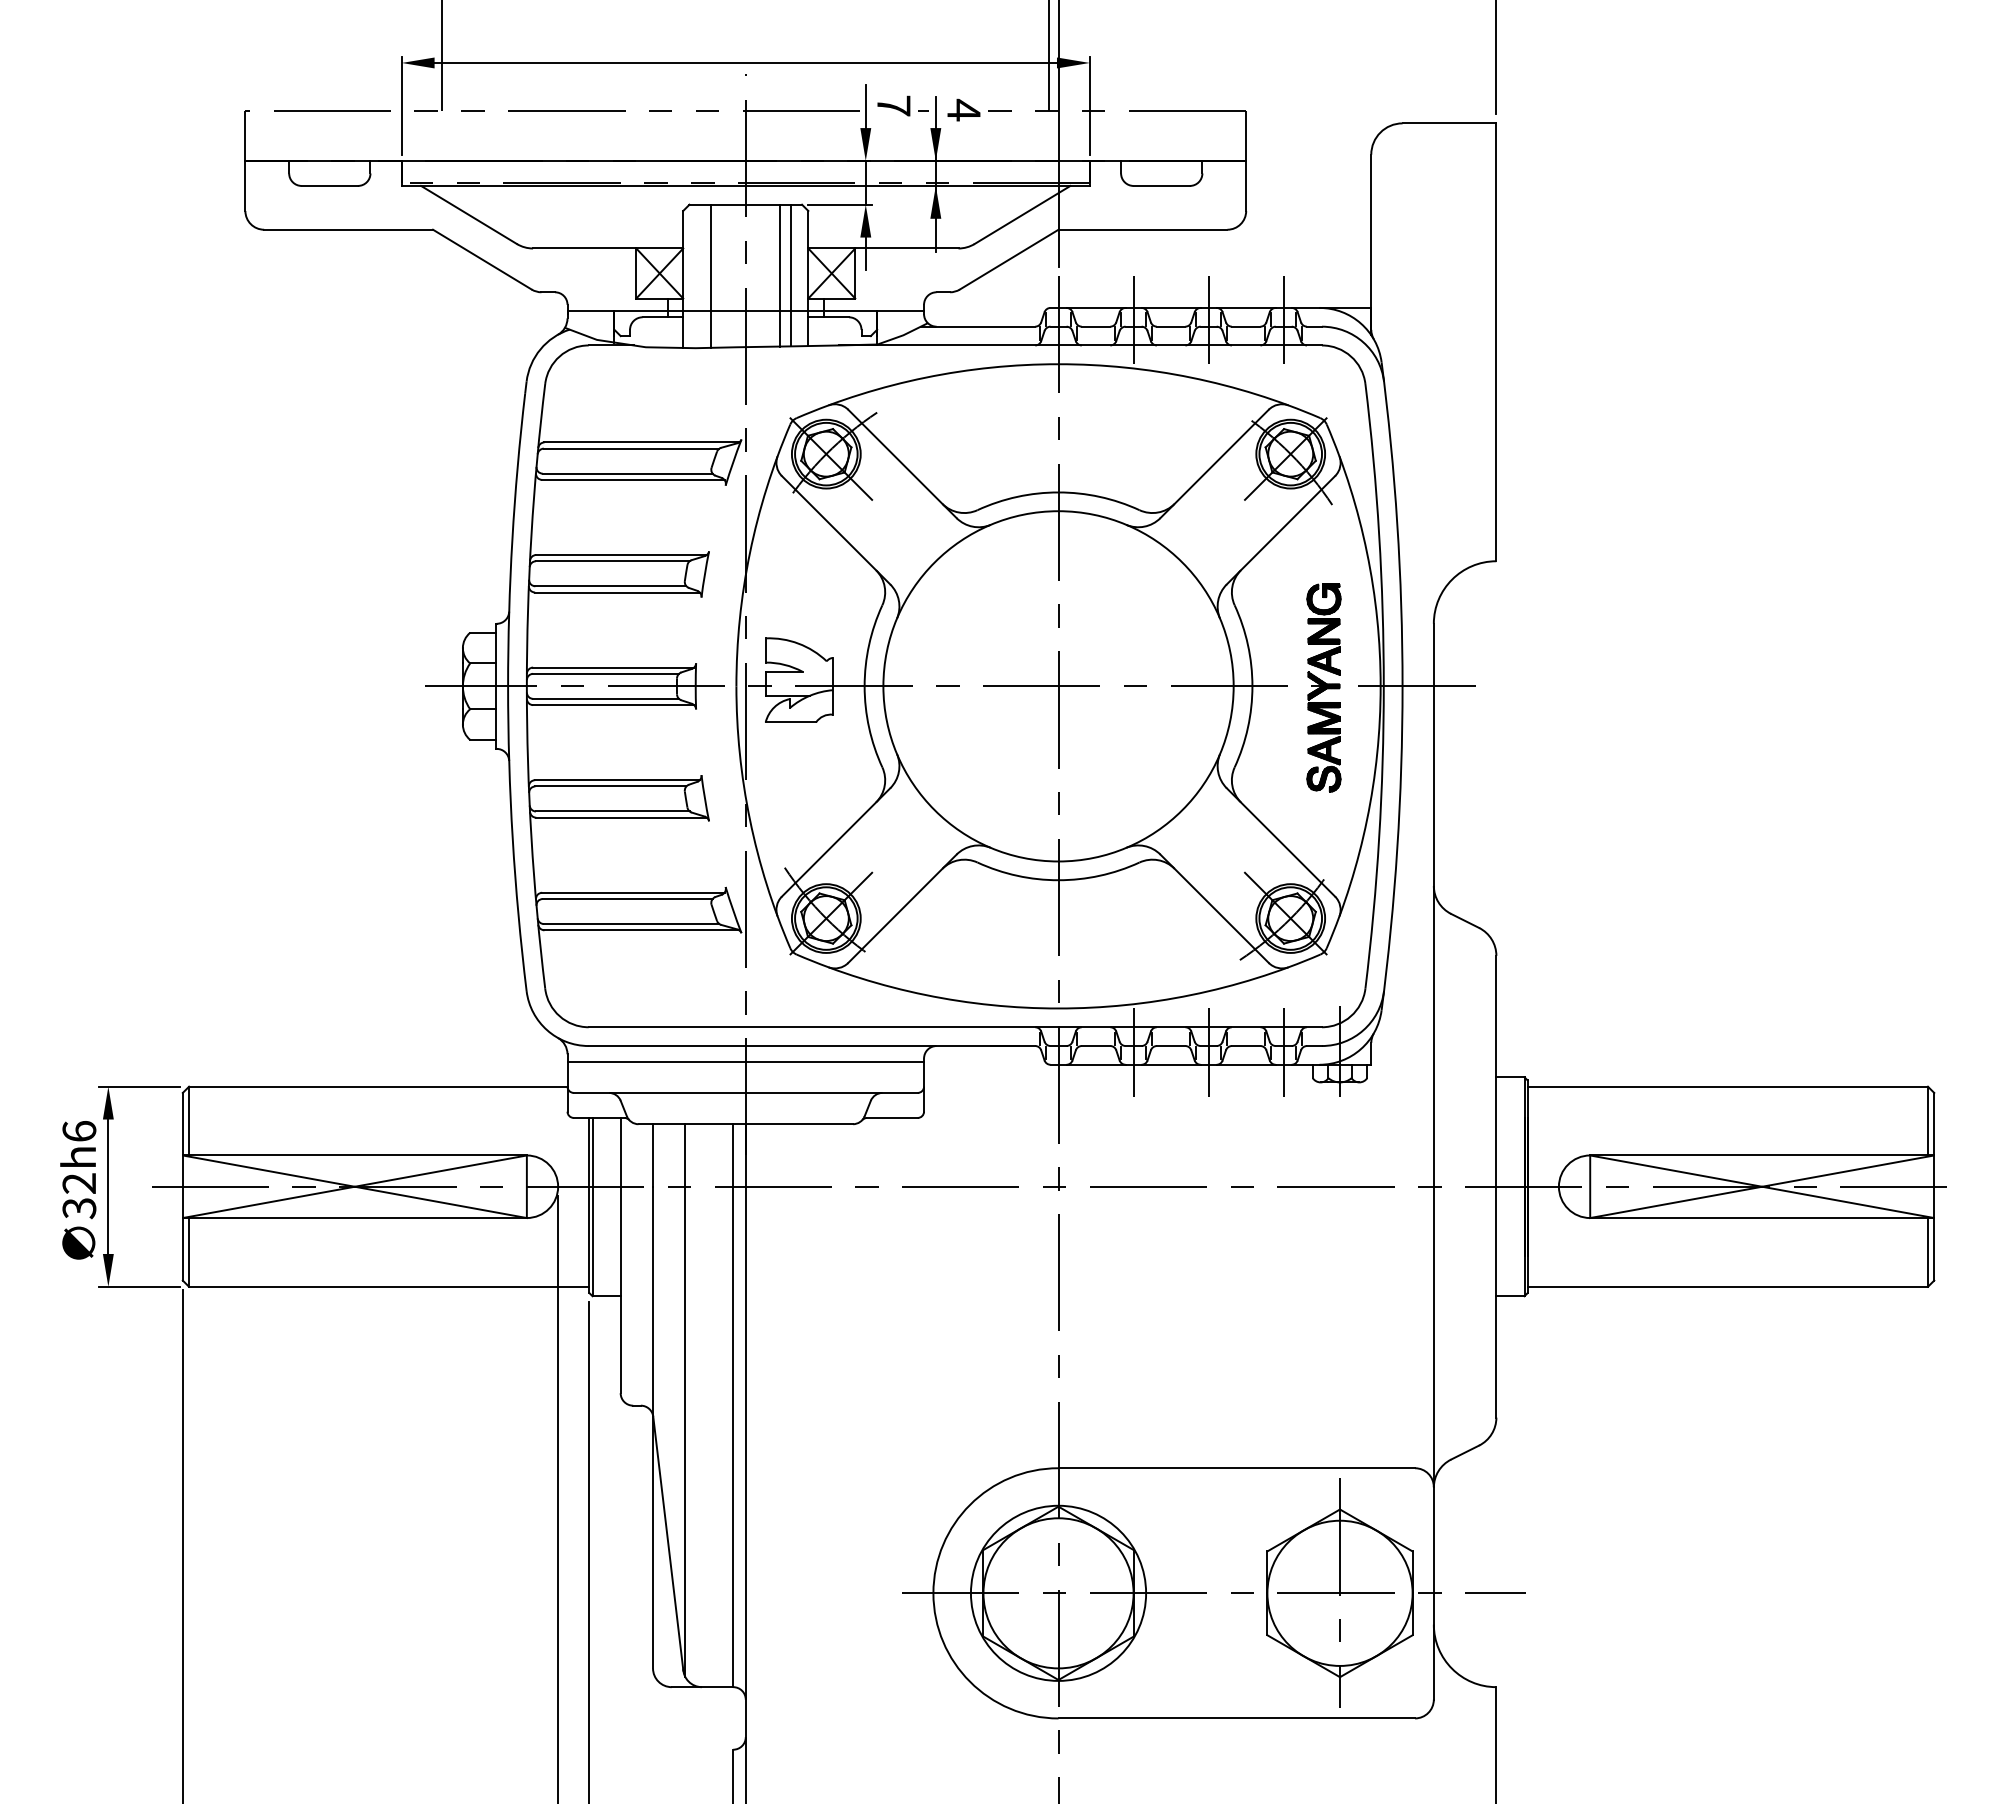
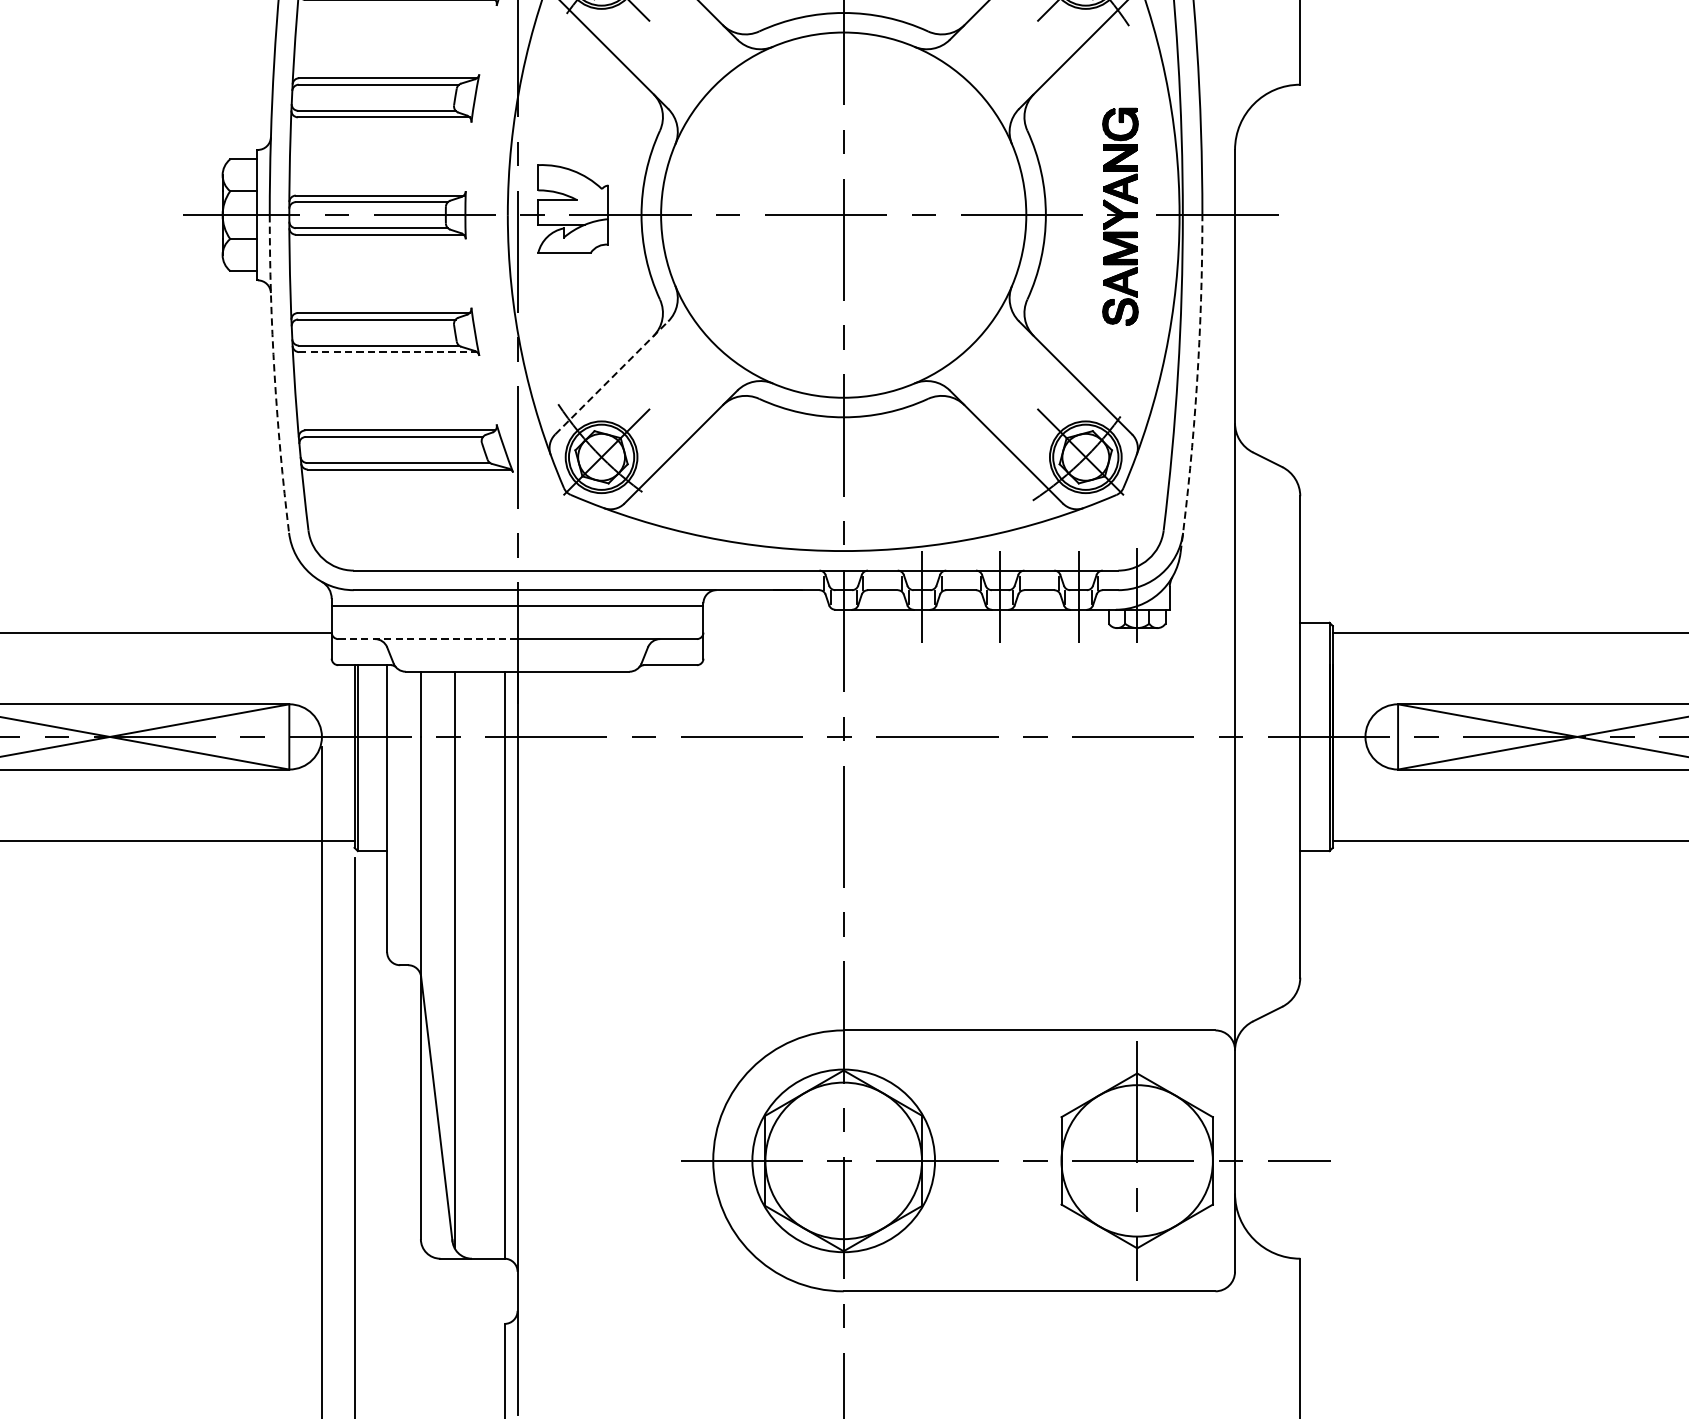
line: (622, 817) -> (389, 351), solid -> dashed
arc: (512, 838) -> (274, 373), solid -> dashed
line: (836, 842) -> (612, 377), solid -> dashed
arc: (1397, 848) -> (1197, 384), solid -> dashed
line: (660, 1092) -> (428, 638), solid -> dashed

